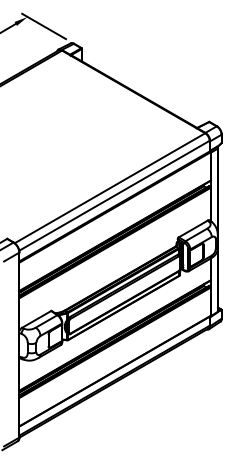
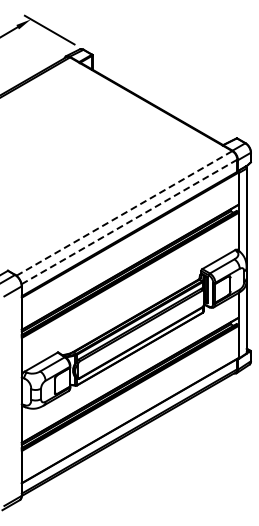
line: (110, 188) -> (124, 213), solid -> dashed
line: (114, 195) -> (129, 221), solid -> dashed

